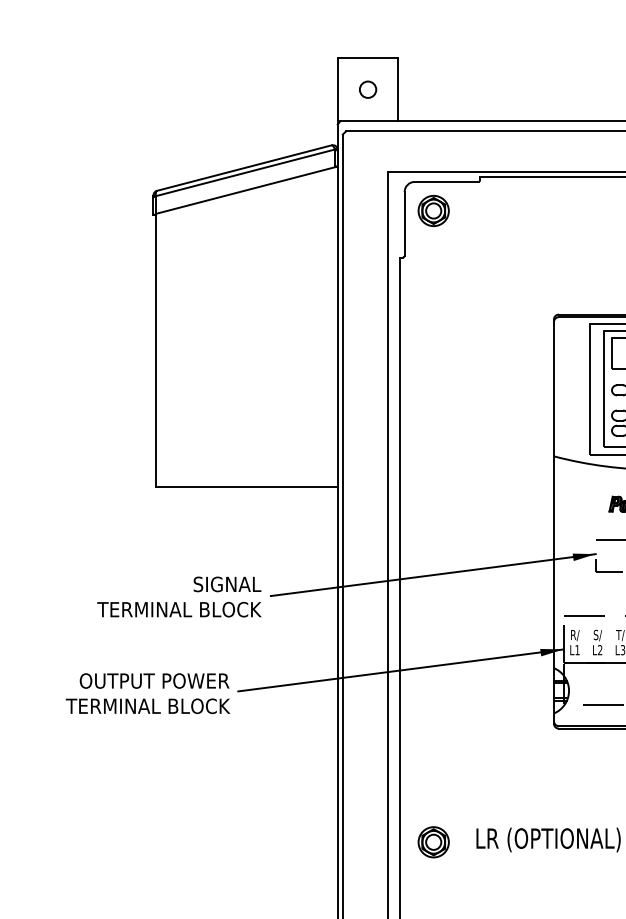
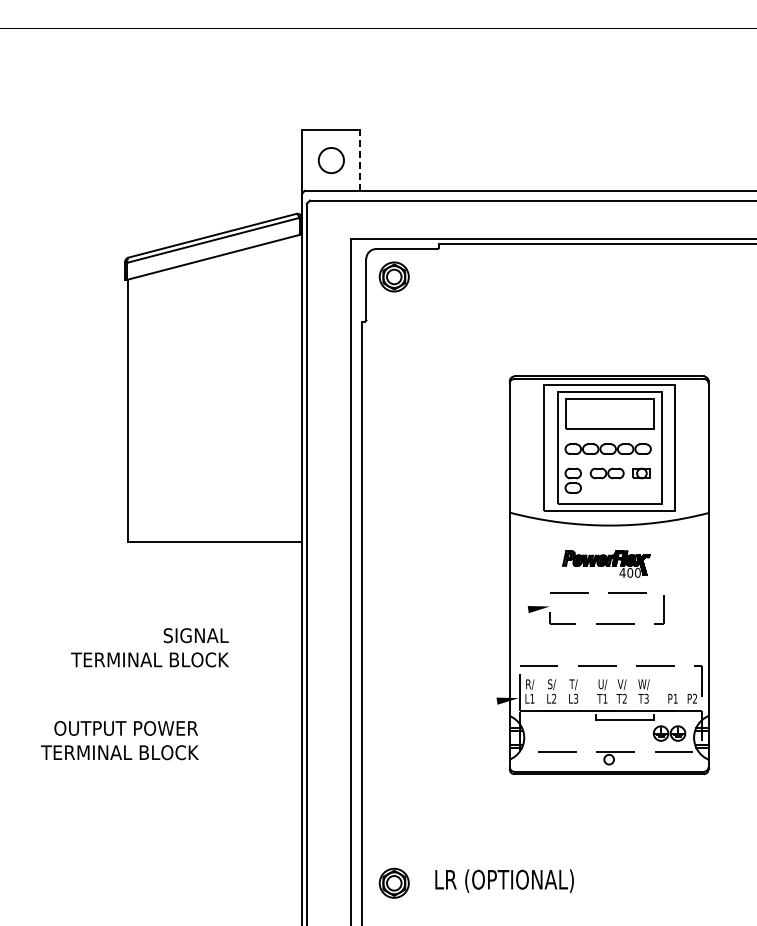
circle: (367, 89) -> (330, 160), size x1.6
line: (398, 89) -> (360, 160), solid -> dashed
line: (432, 574) -> (393, 626), removed
line: (400, 670) -> (362, 718), removed

